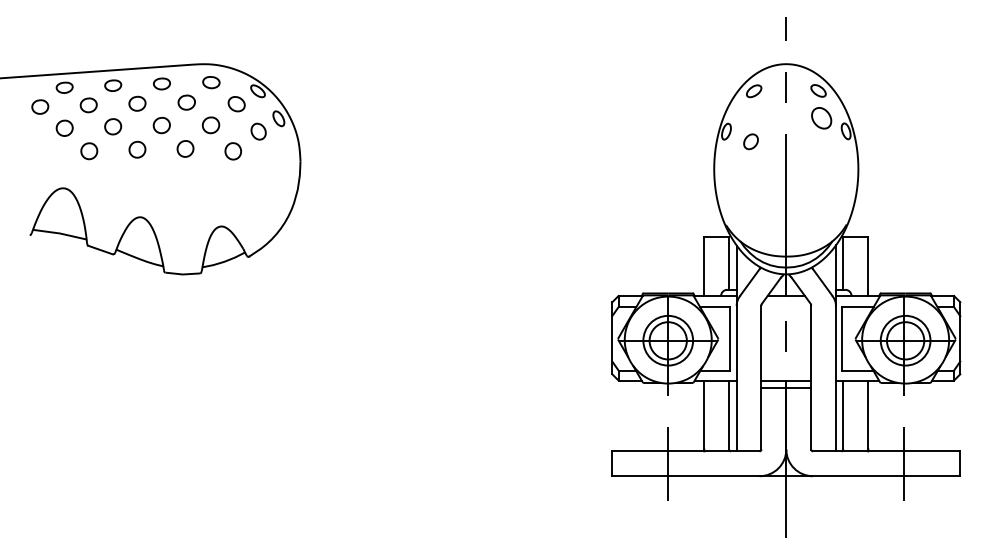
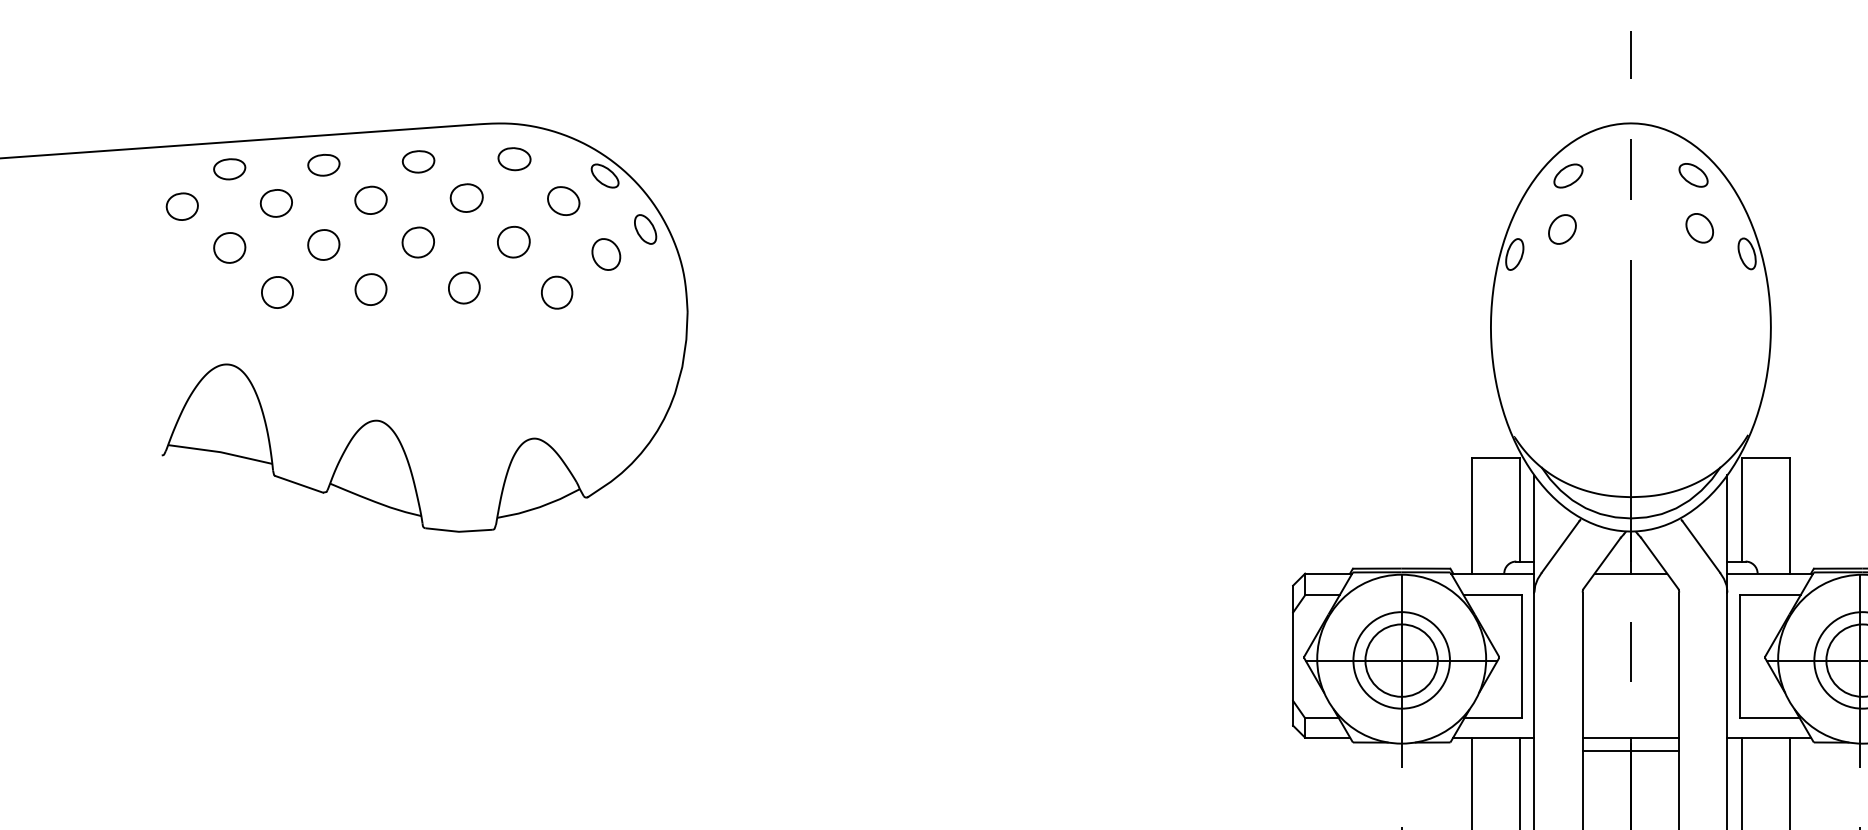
part: (821, 117) -> (1699, 226), size x0.71
part: (750, 141) -> (1561, 228), moved

